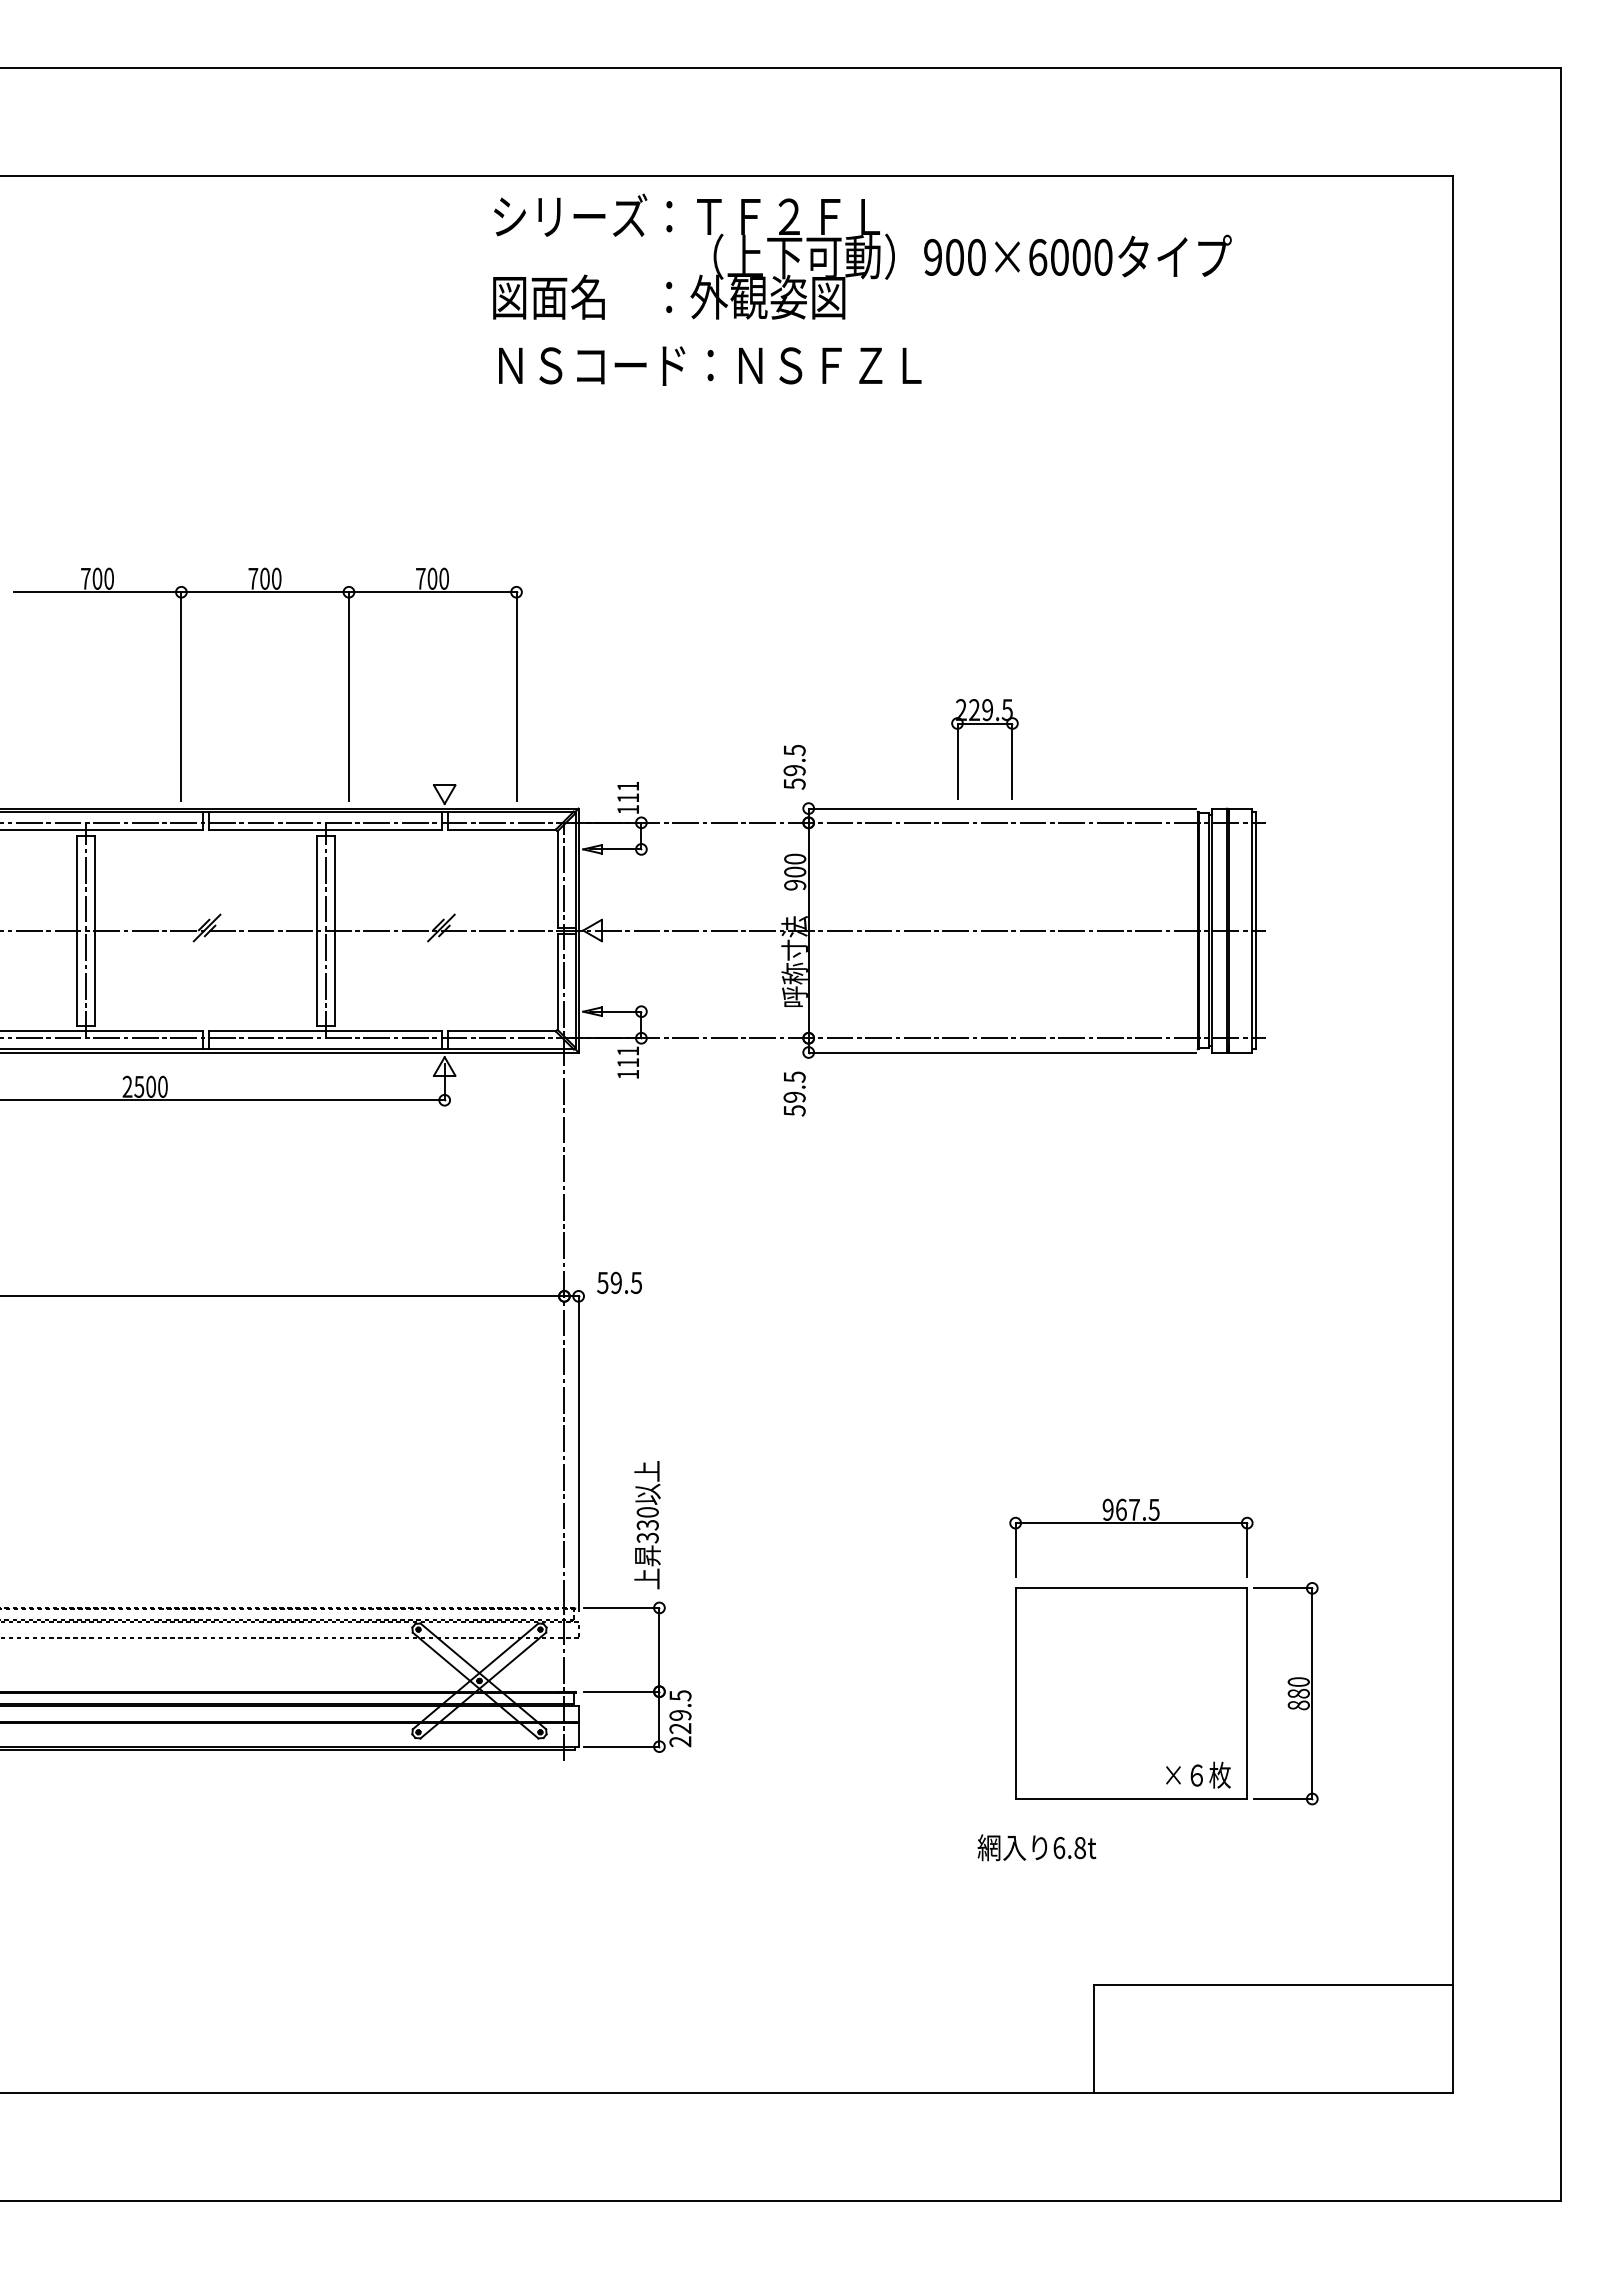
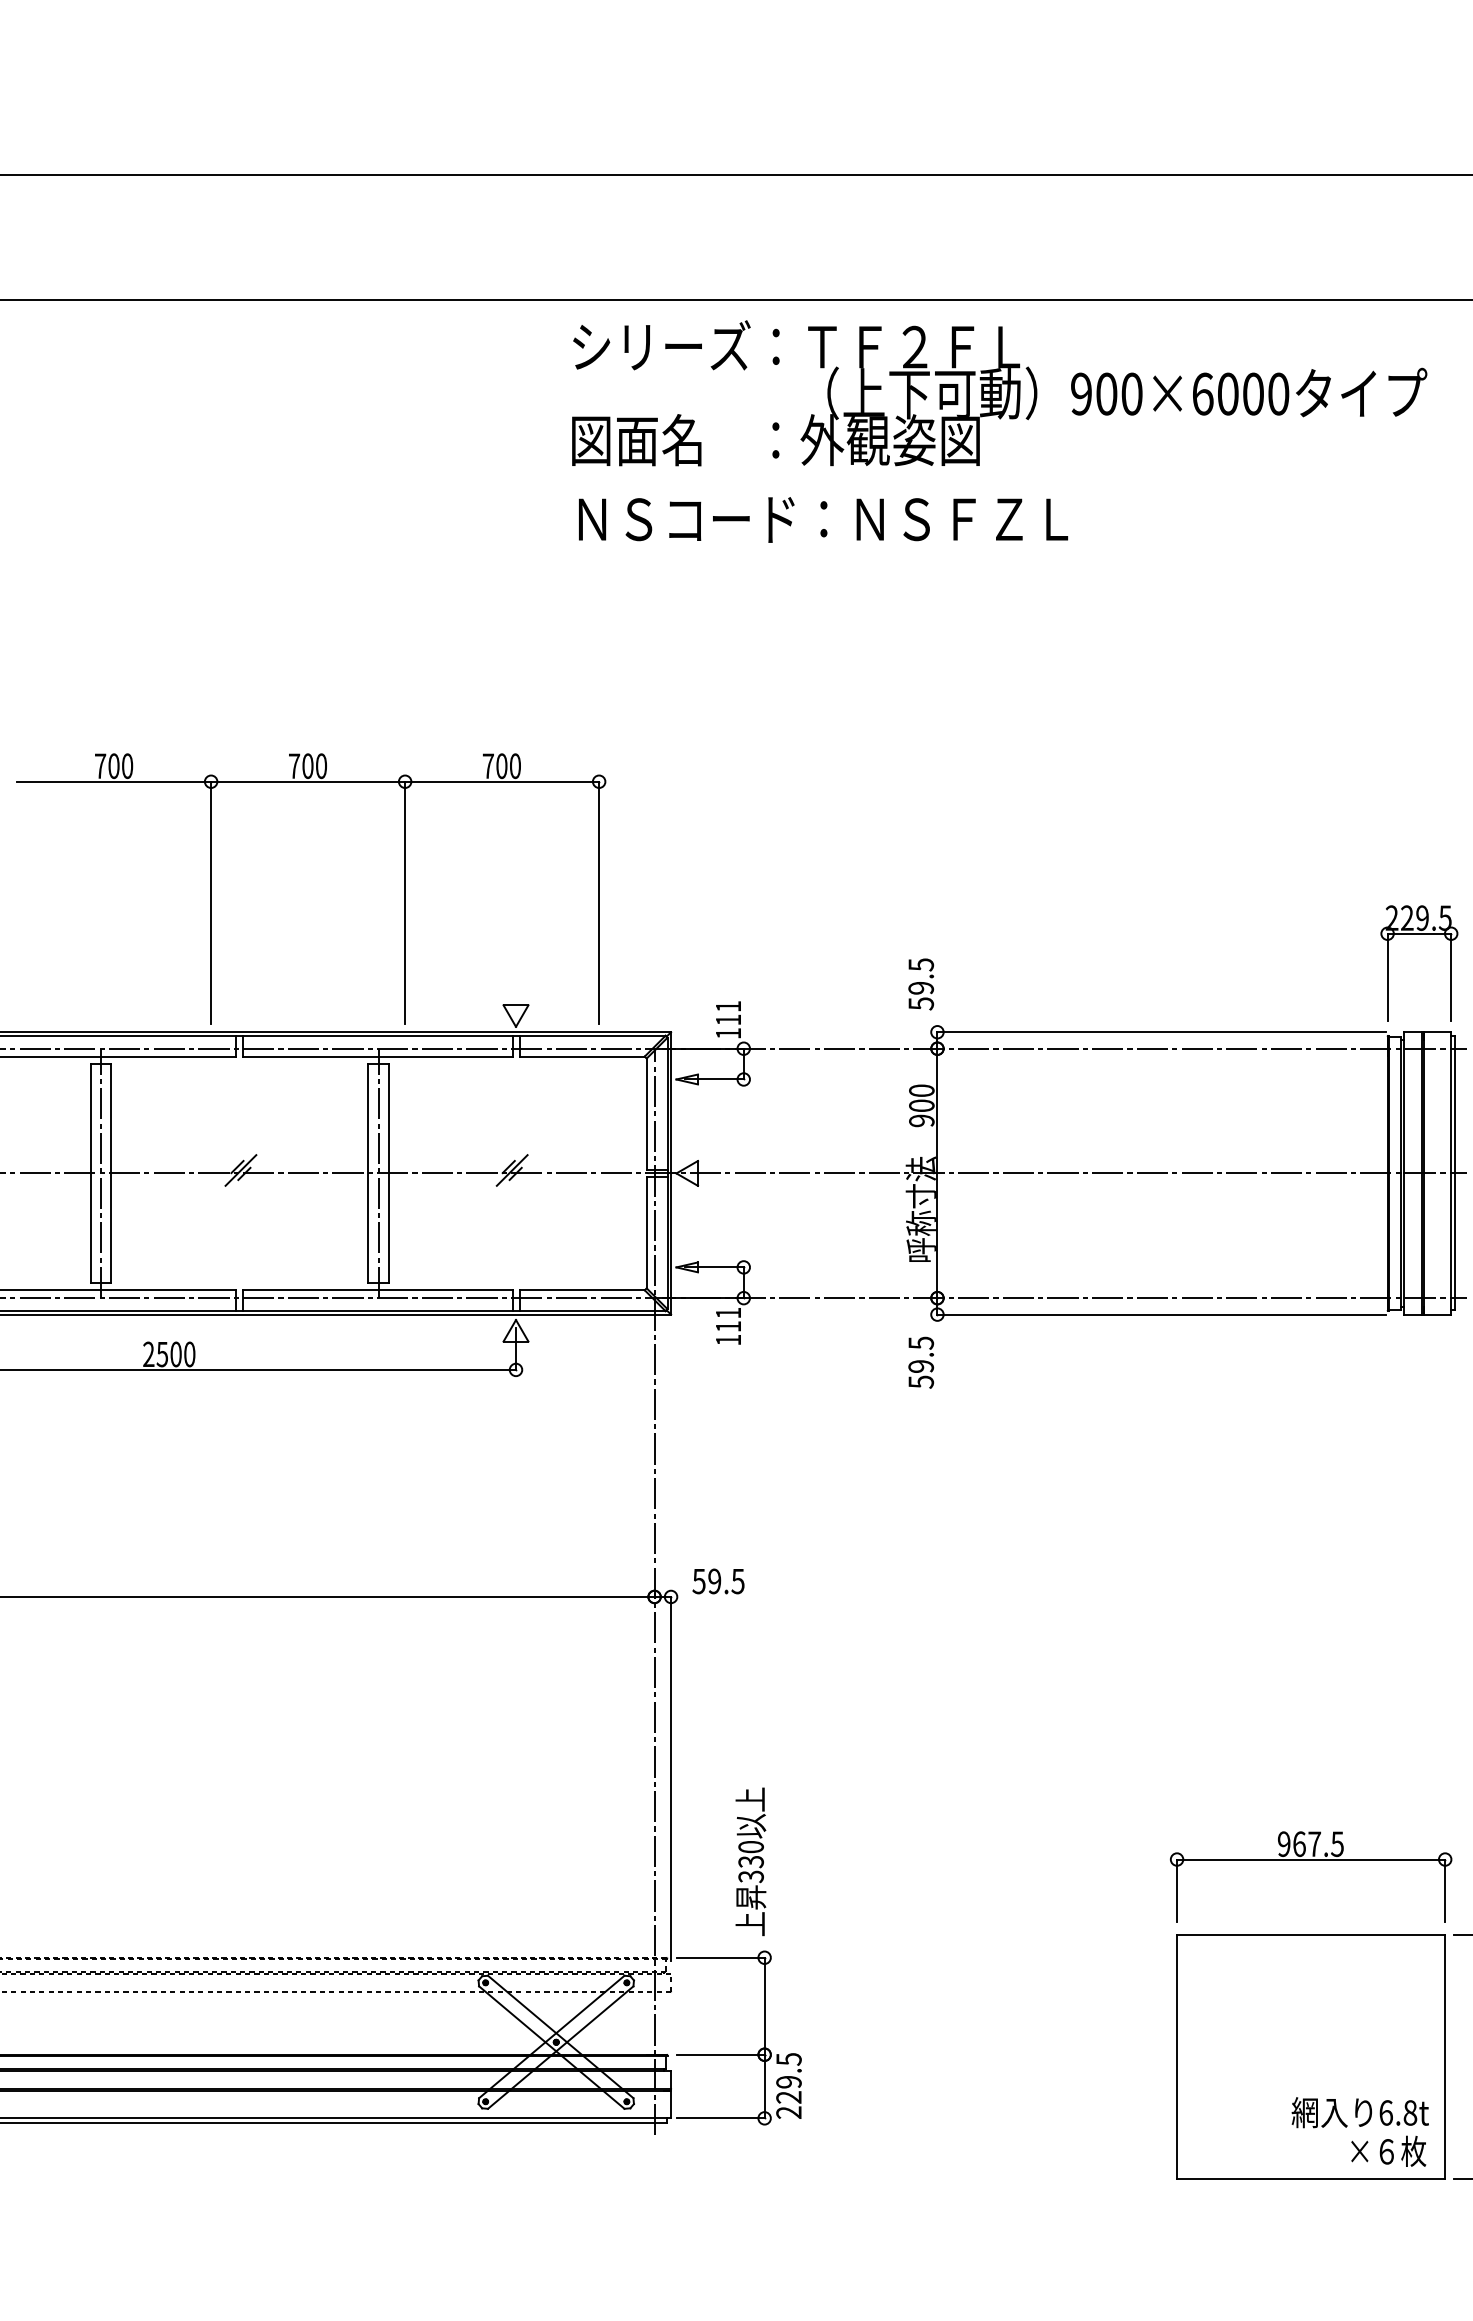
part: (984, 724) -> (1418, 934), moved
text: (1036, 1847) -> (1359, 2112), moved

